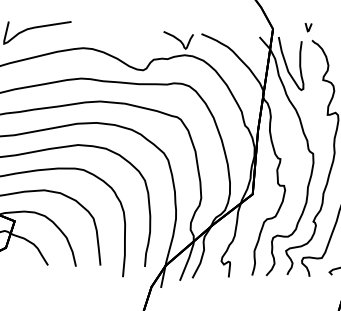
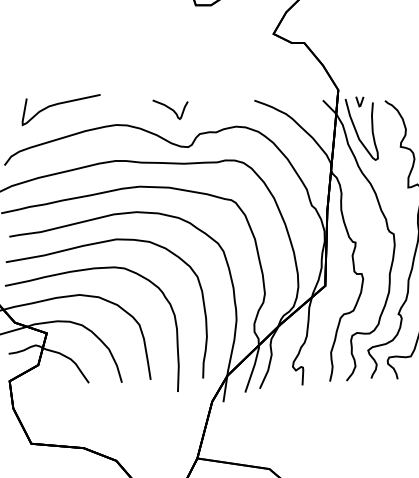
line: (307, 27) -> (358, 101), moved
curve: (178, 40) -> (170, 109), moved

